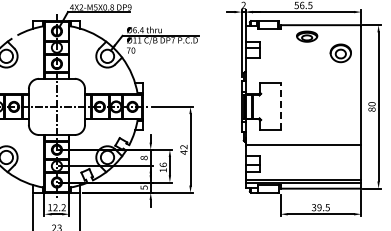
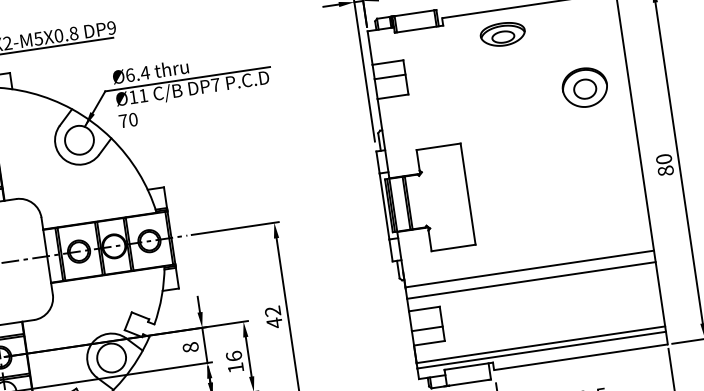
part: (340, 53) -> (584, 88), moved
line: (280, 106) -> (467, 193), dashed -> solid
line: (303, 150) -> (531, 280), added

